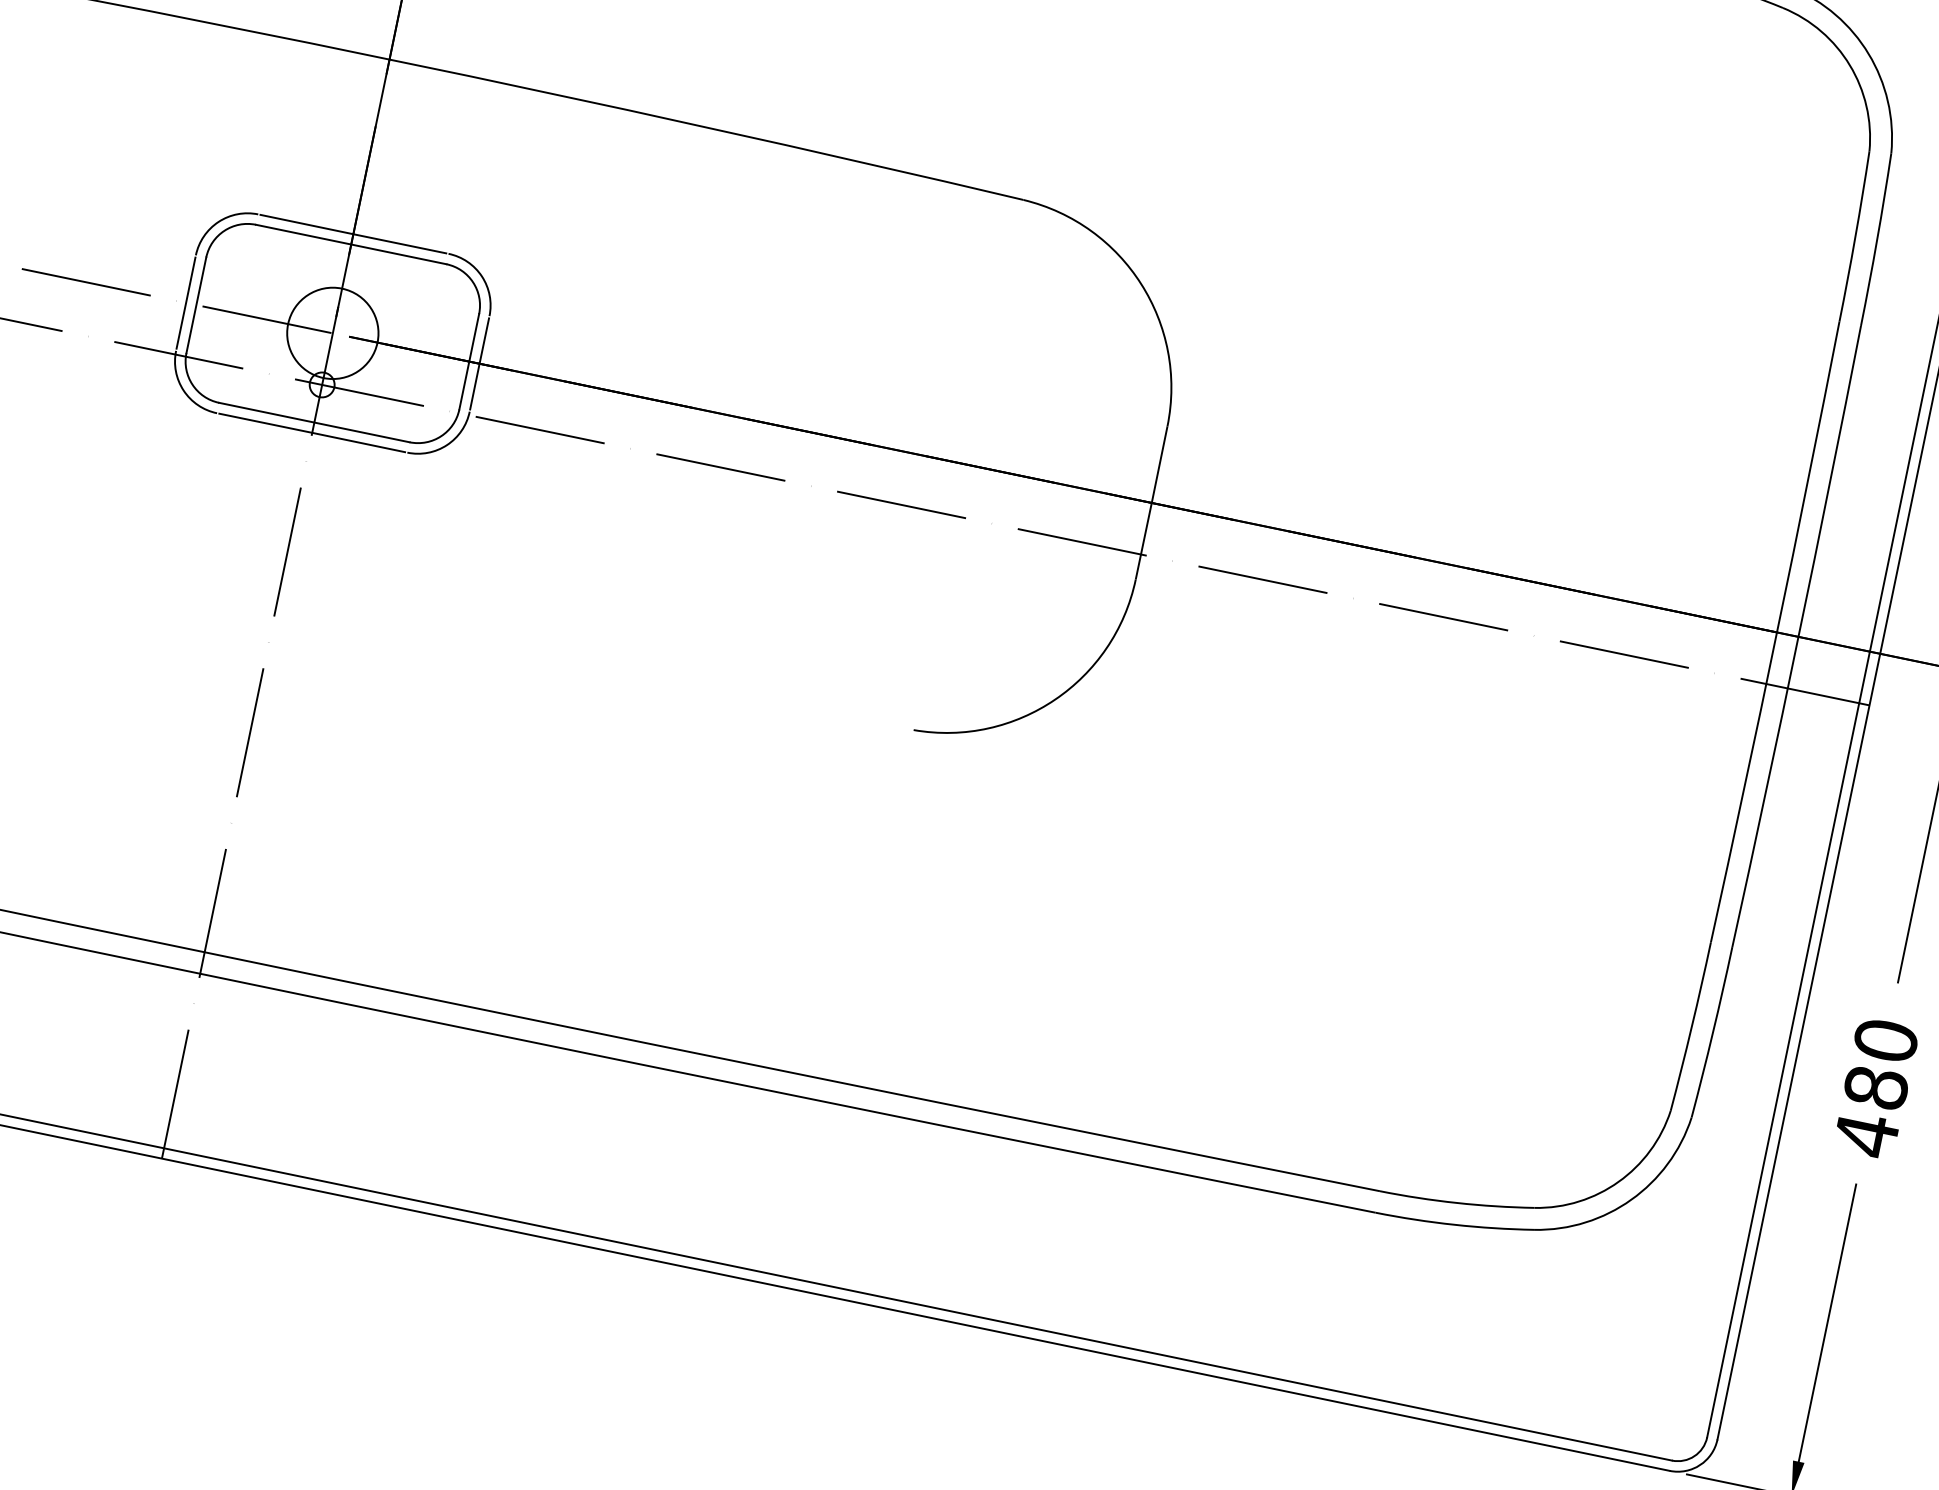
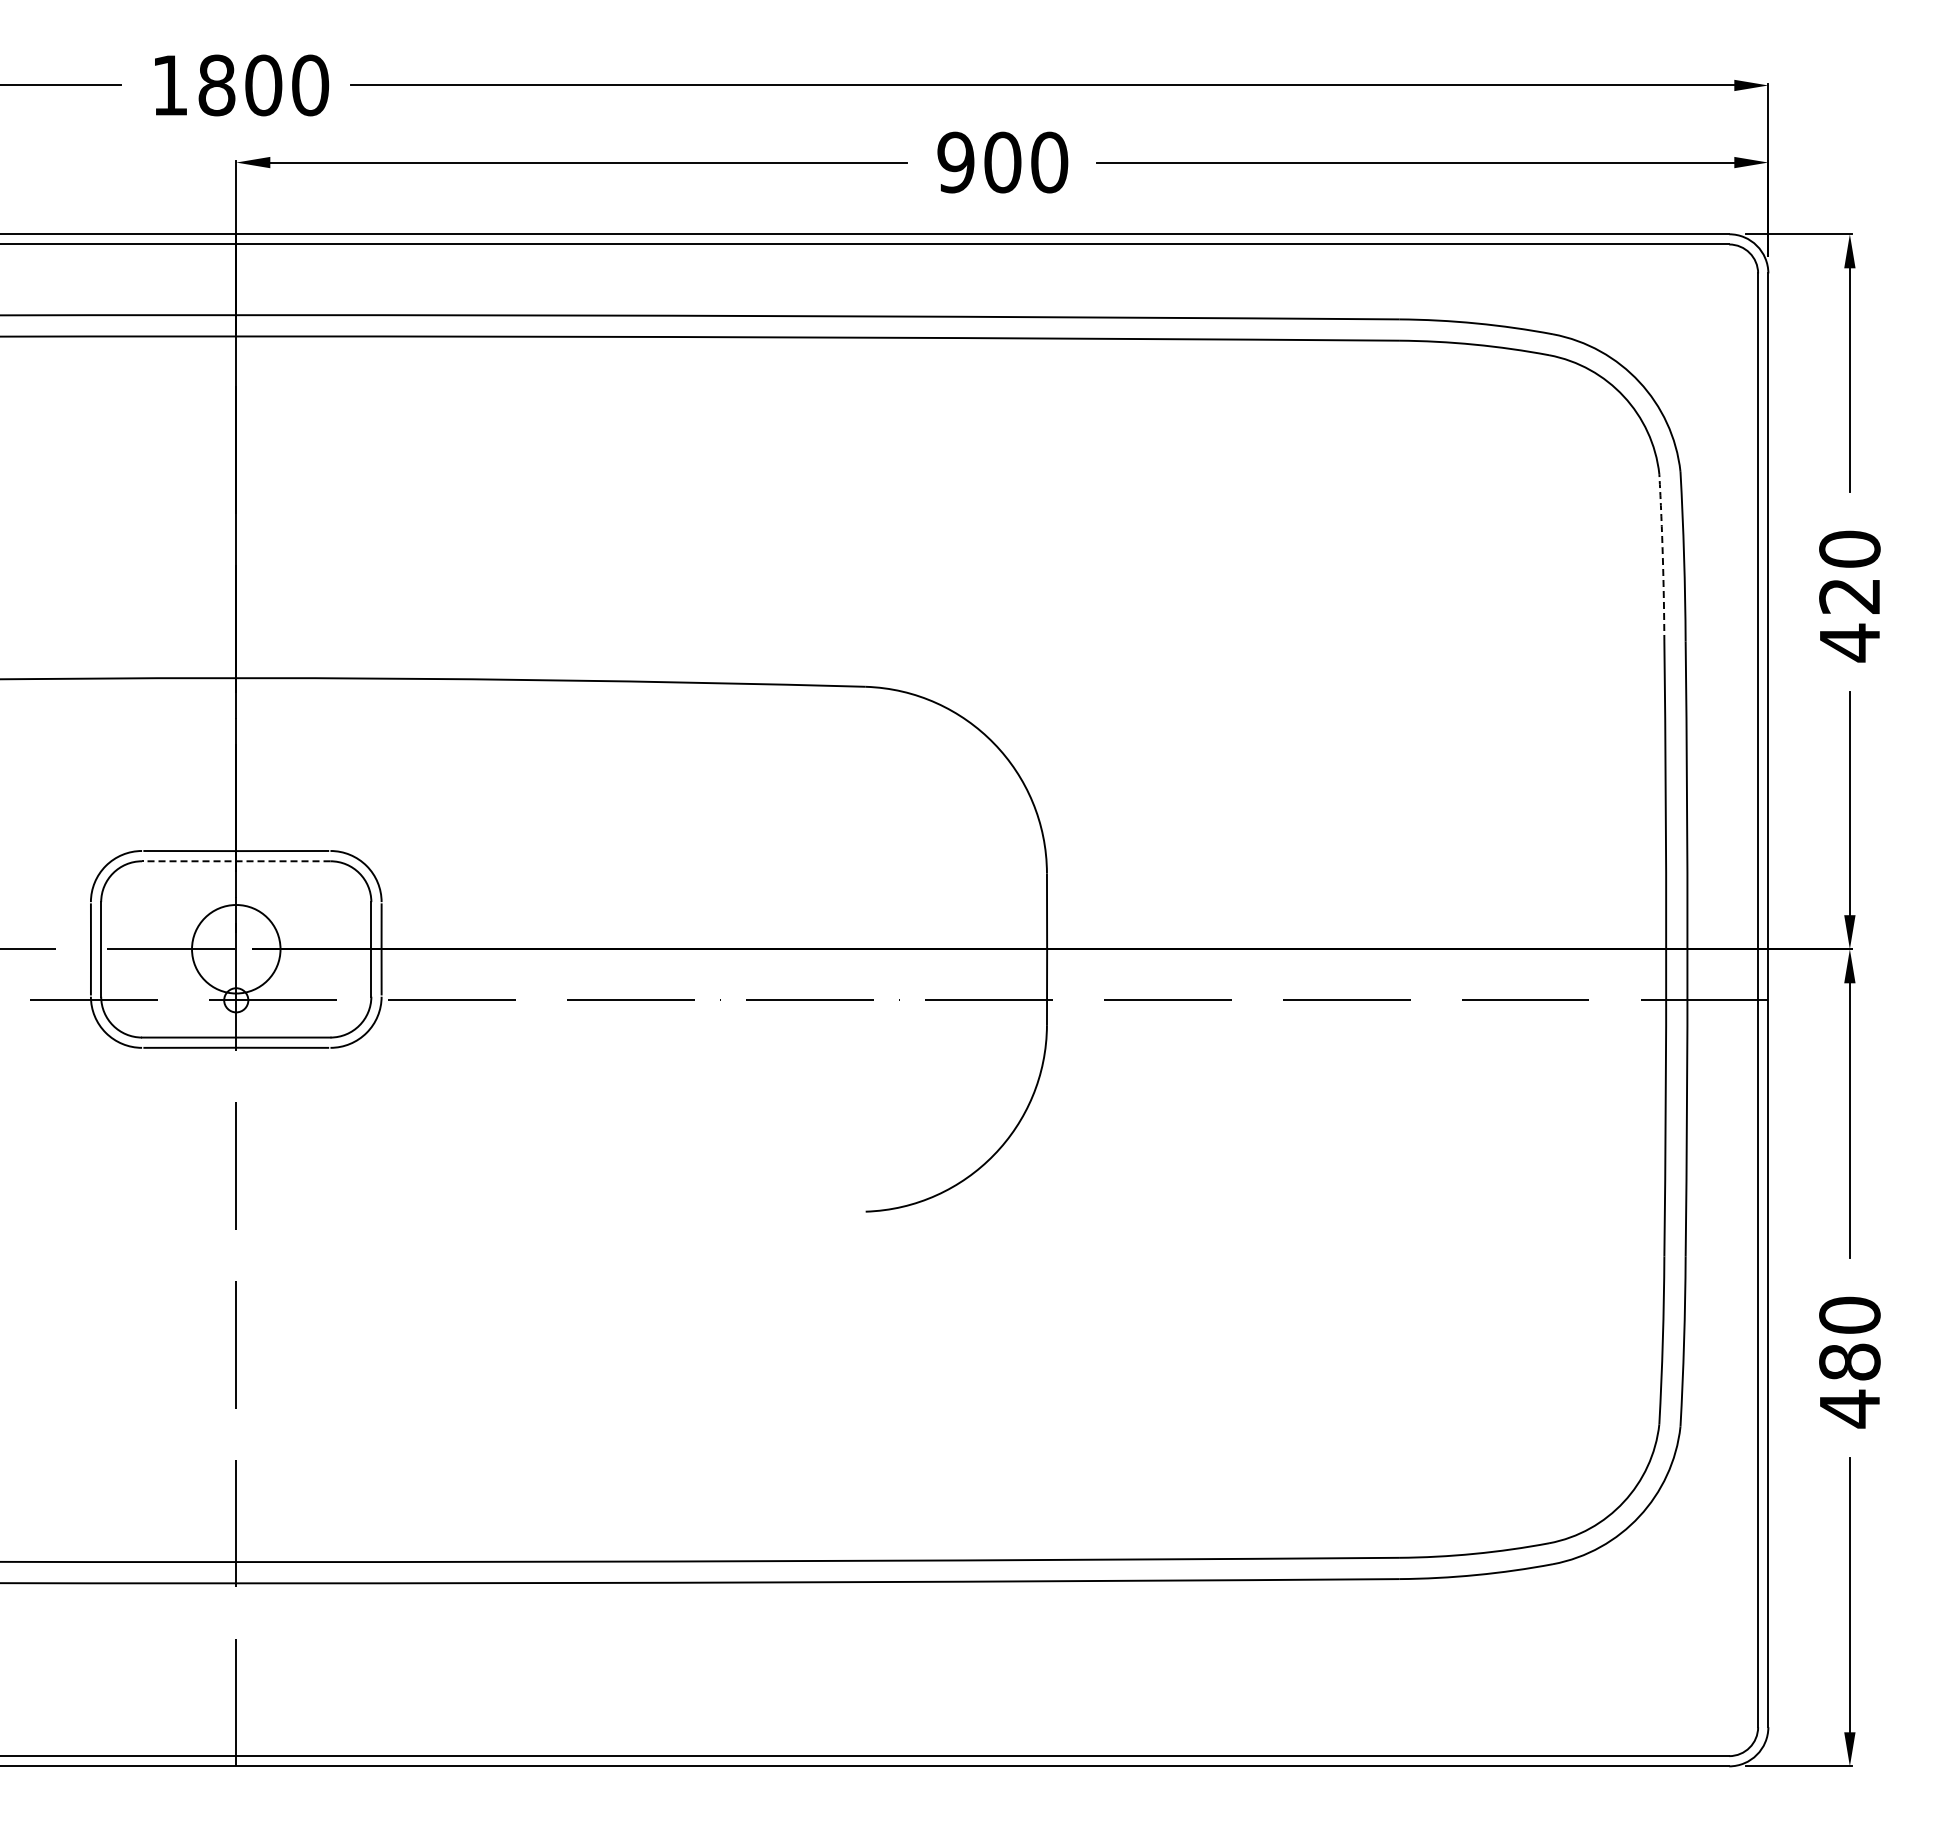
arc: (1855, 237) -> (1662, 558), solid -> dashed
line: (350, 244) -> (235, 861), solid -> dashed

